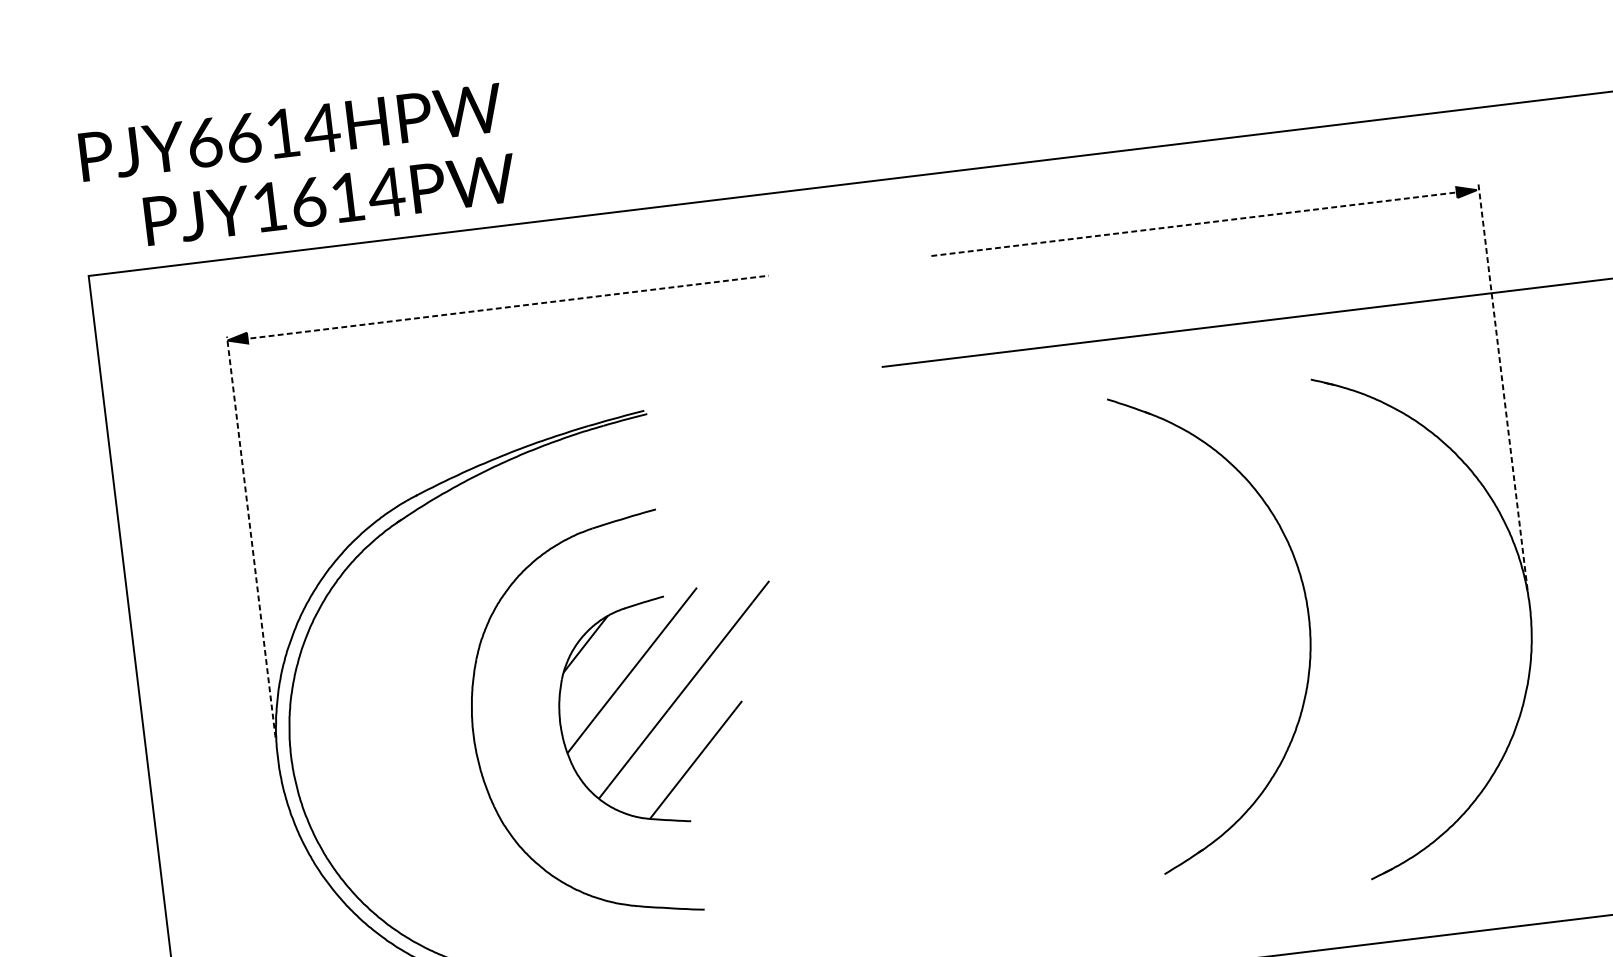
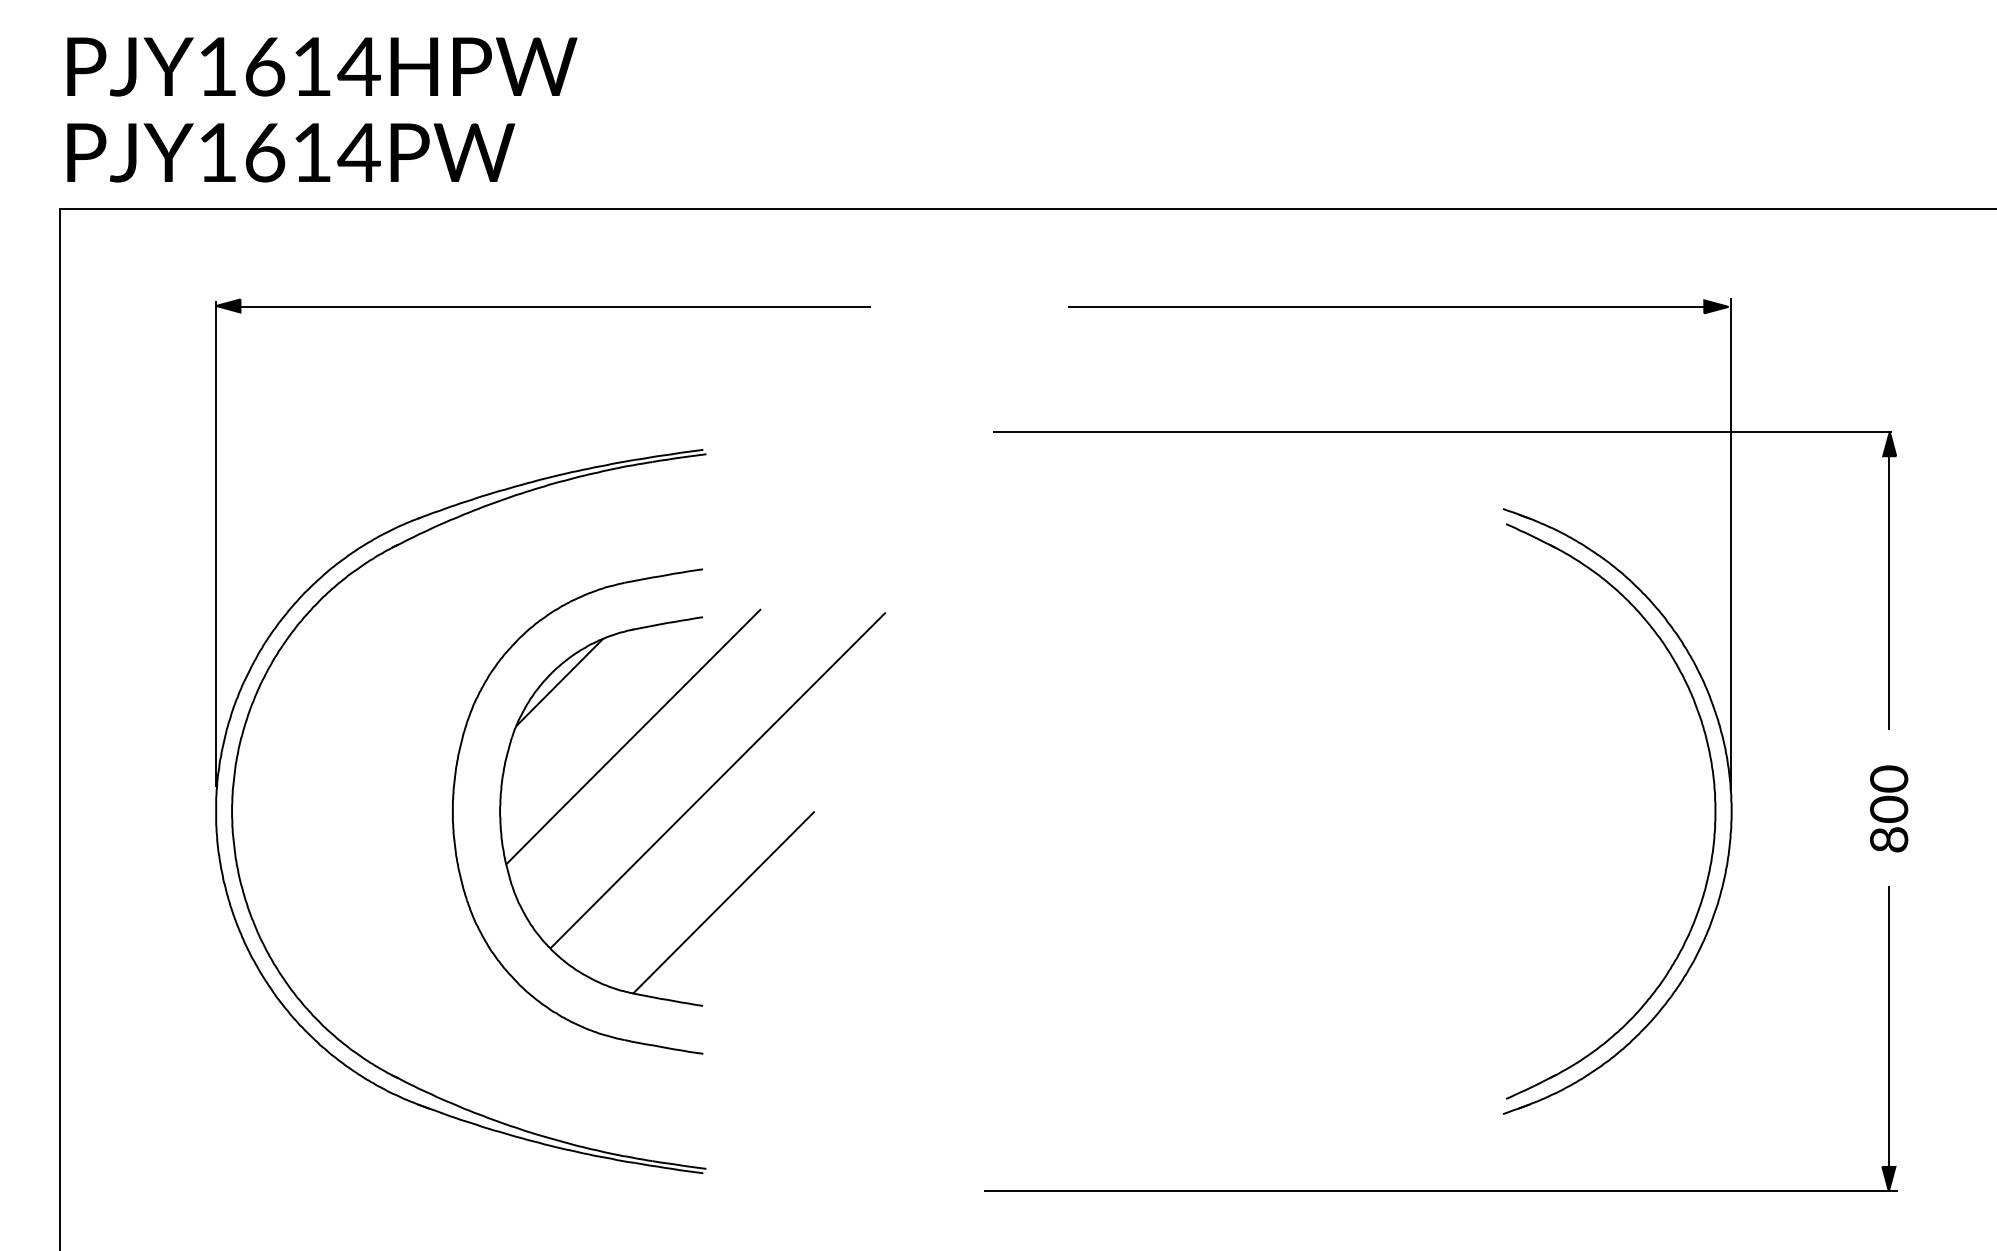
text: (204, 142) -> (217, 66), PJY6614HPW -> PJY1614HPW
text: (330, 199) -> (291, 152), moved
line: (1199, 223) -> (1392, 306), dashed -> solid
line: (505, 307) -> (552, 306), dashed -> solid
line: (1503, 386) -> (1731, 544), dashed -> solid
line: (251, 536) -> (216, 543), dashed -> solid
part: (1307, 615) -> (1714, 811), moved
part: (671, 707) -> (692, 807), size x1.43

